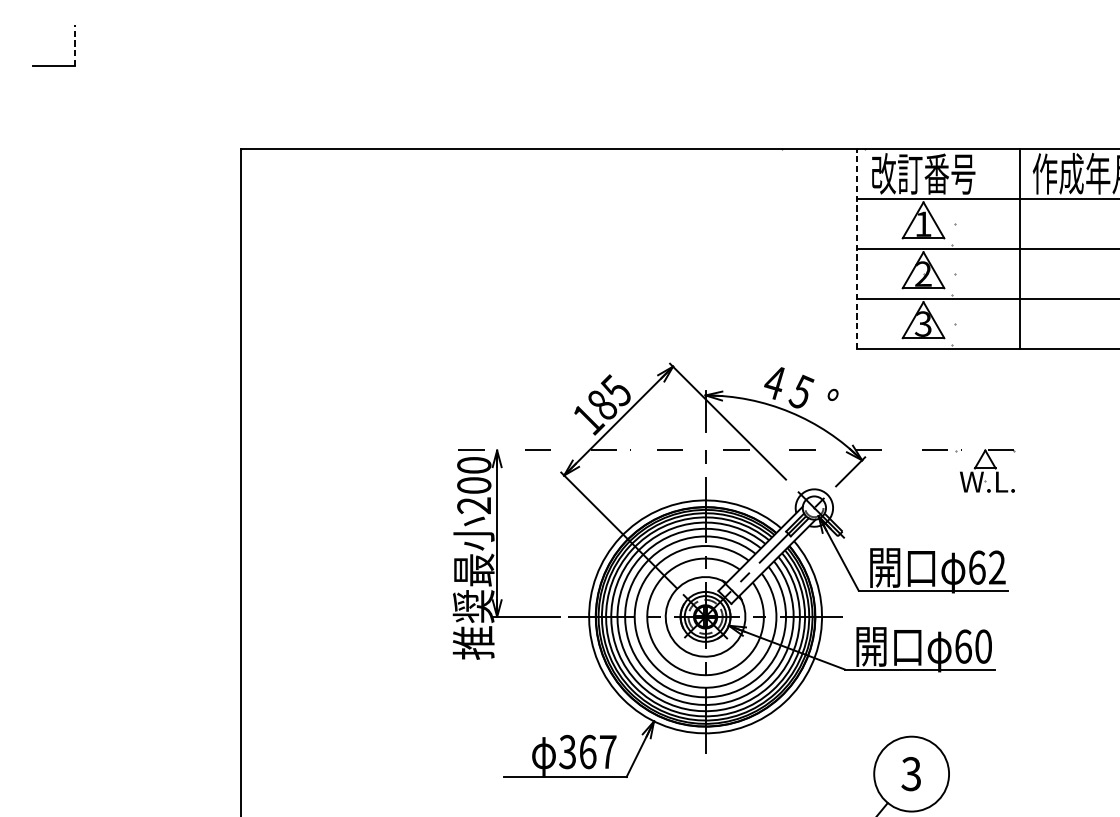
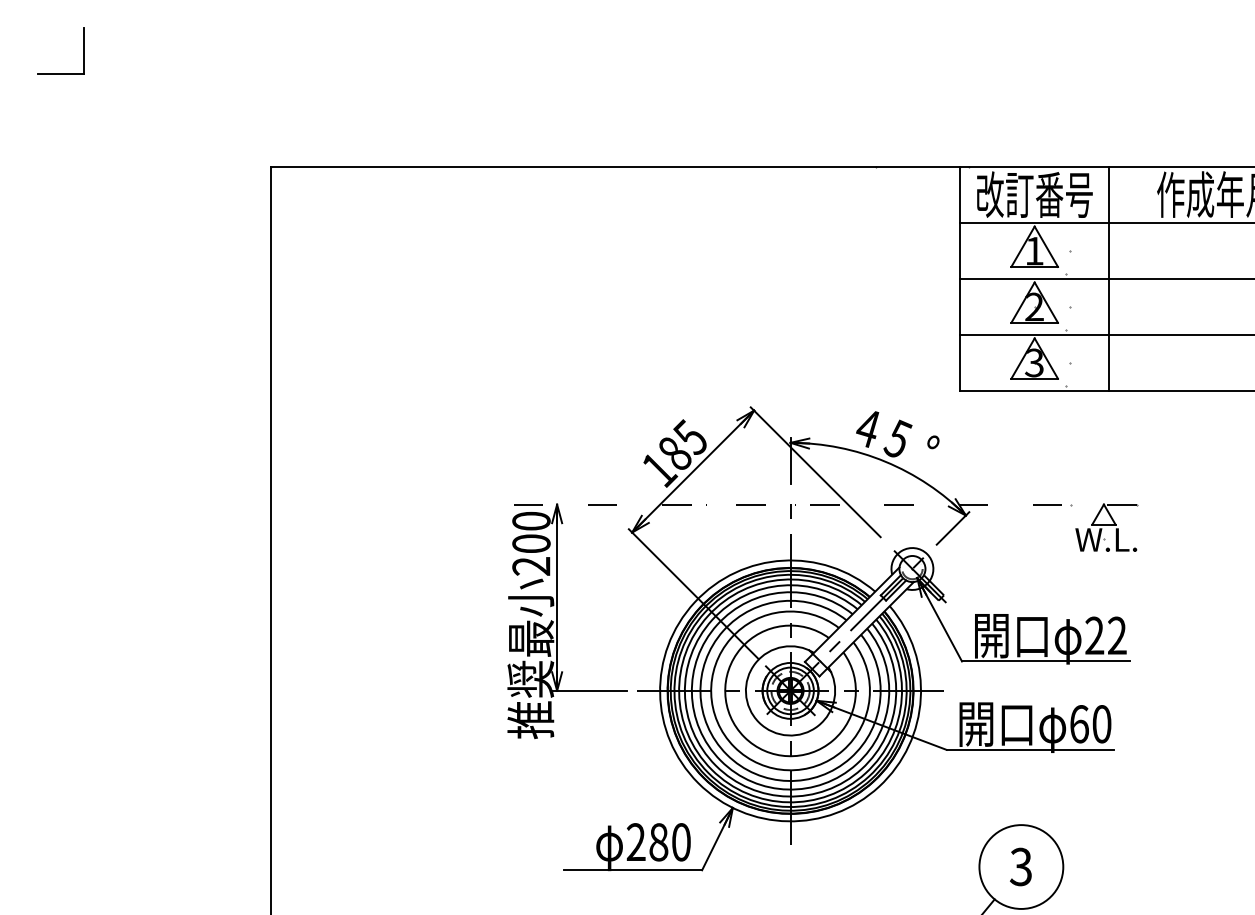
line: (75, 45) -> (84, 50), dashed -> solid
line: (1019, 248) -> (1109, 278), moved
line: (857, 249) -> (960, 279), dashed -> solid
text: (976, 567) -> (1094, 635), 62 -> 22
text: (587, 752) -> (658, 842), 367 -> 280

